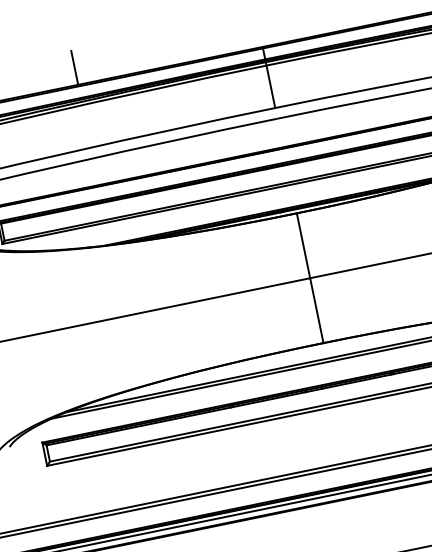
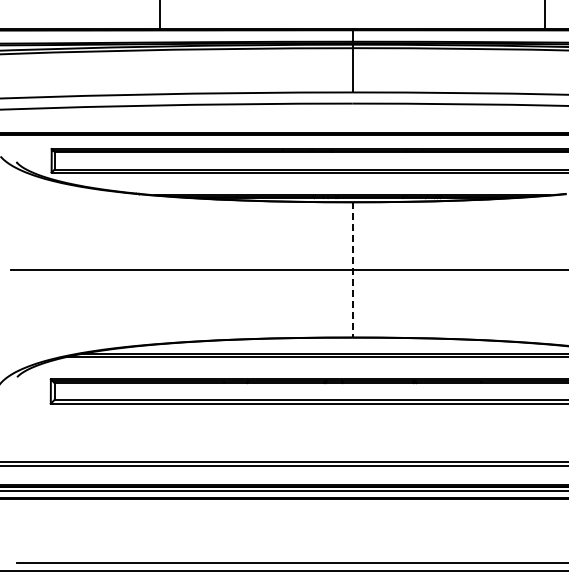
line: (309, 277) -> (352, 269), solid -> dashed

